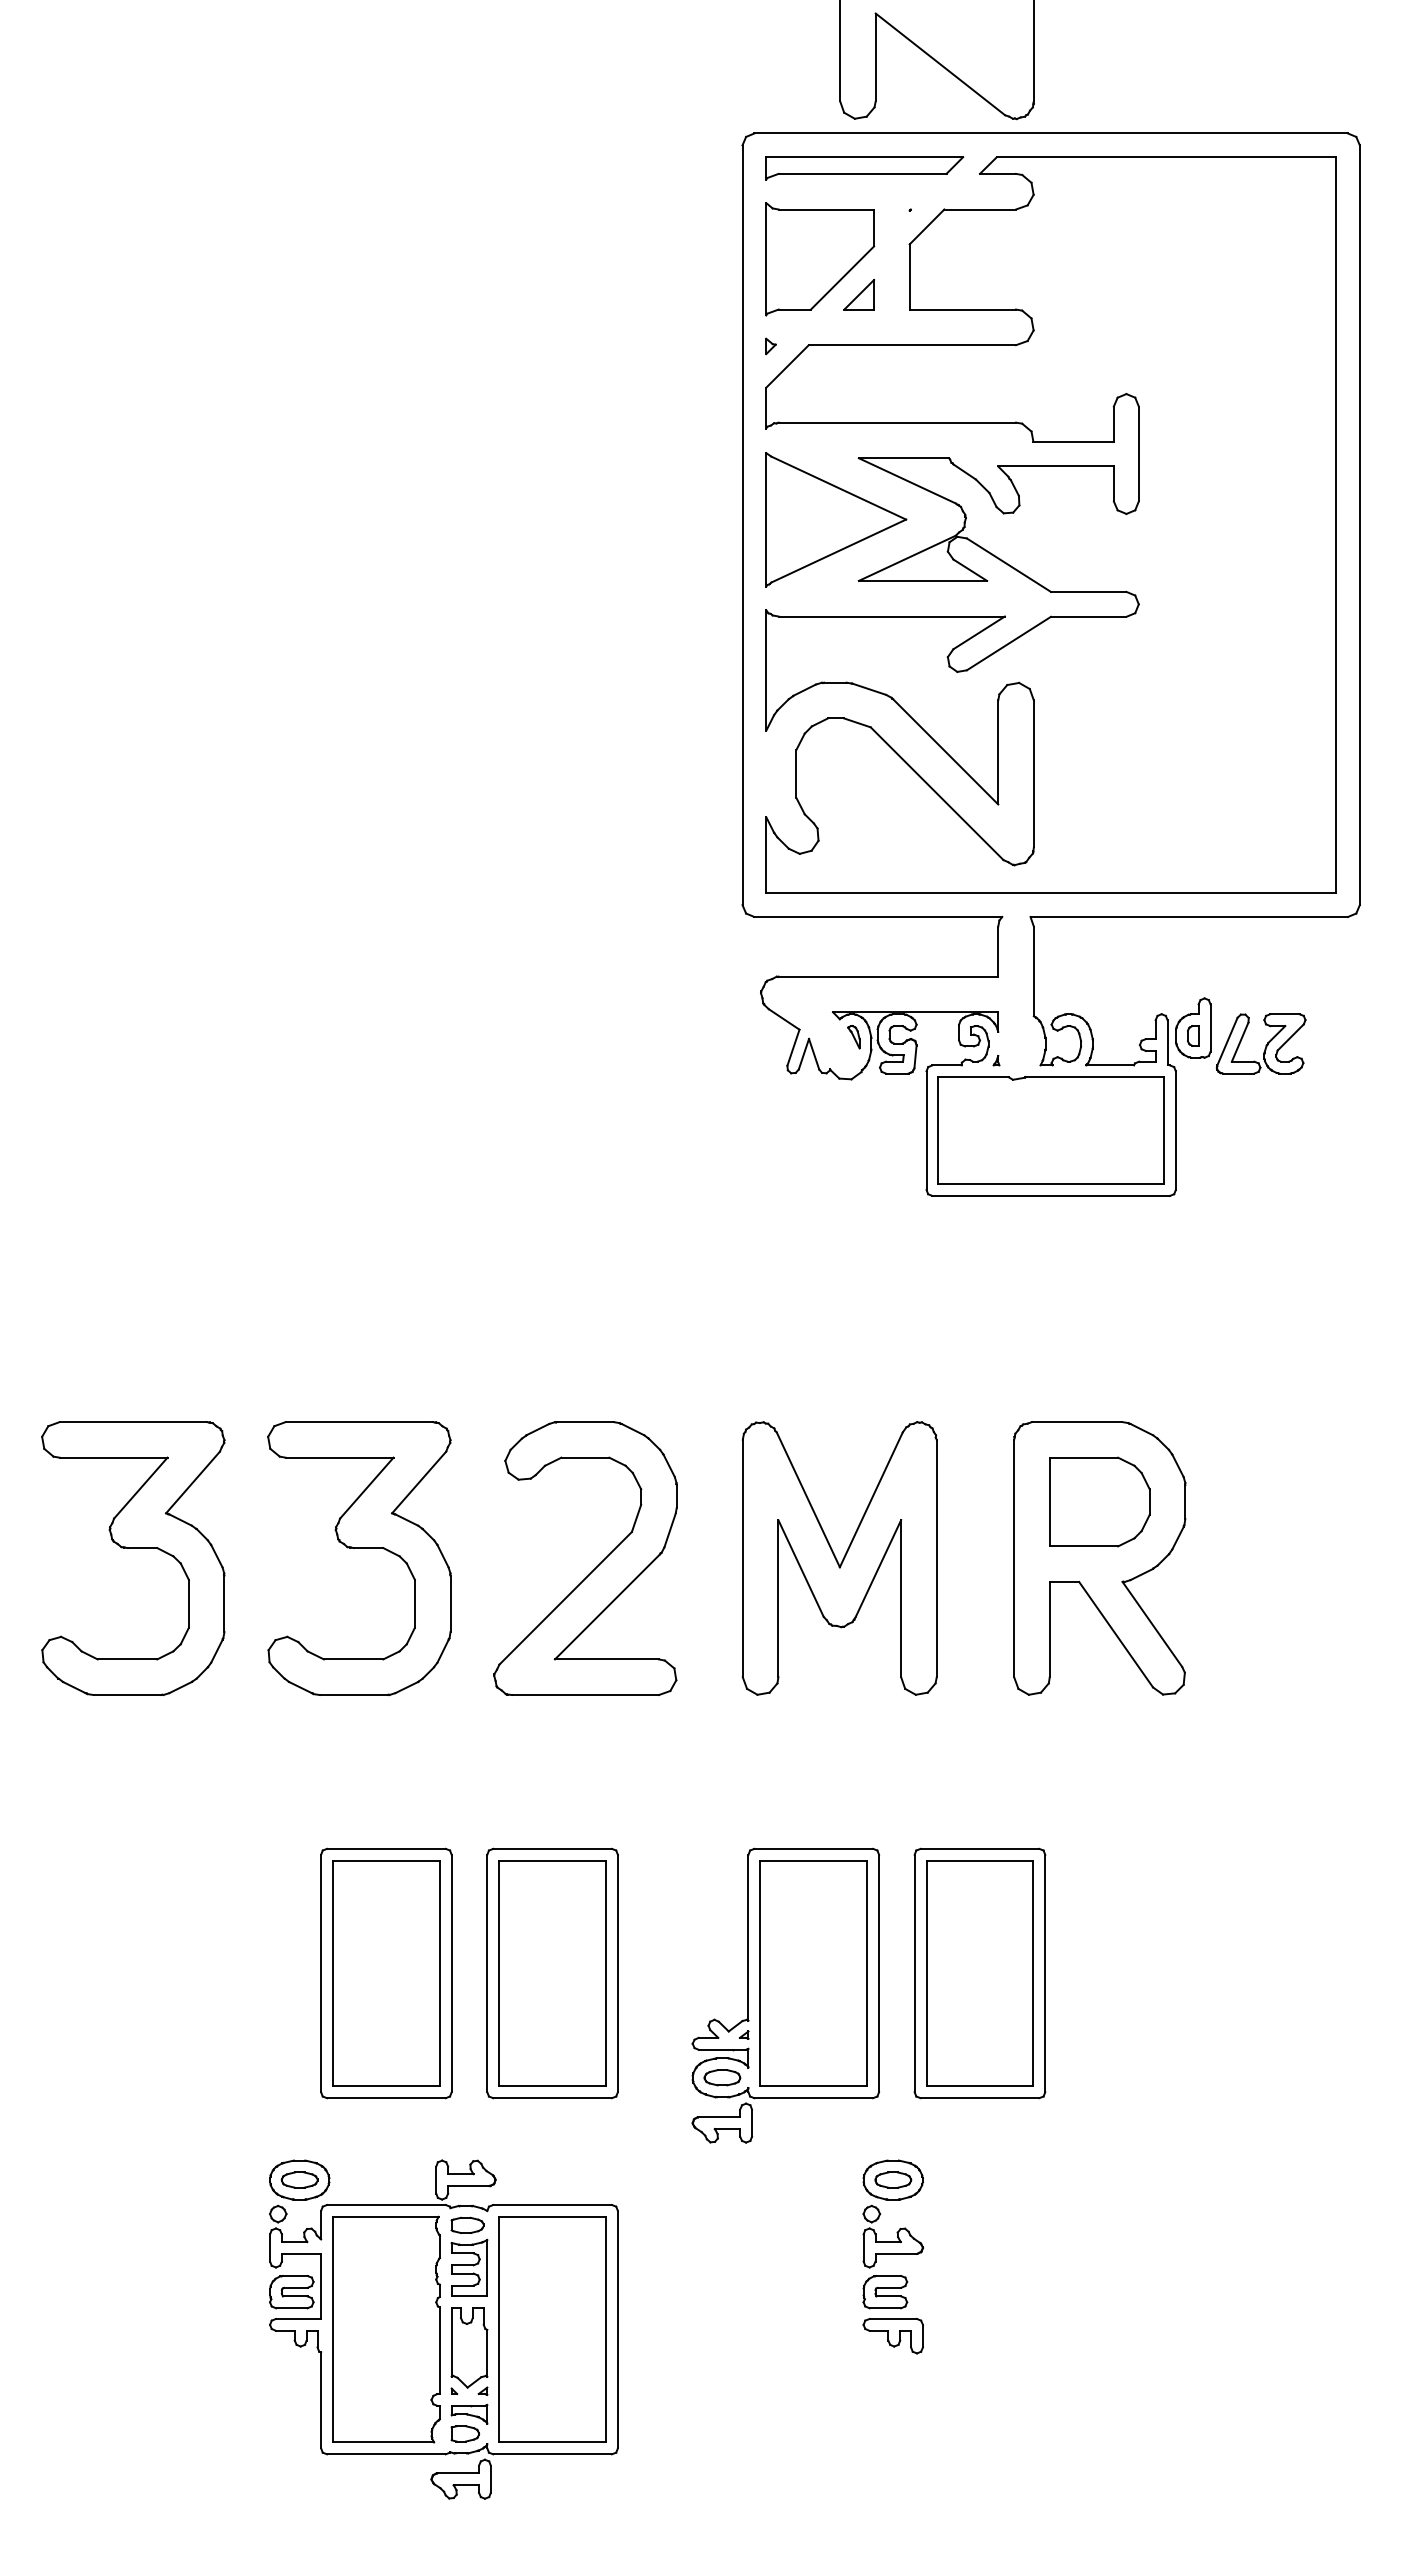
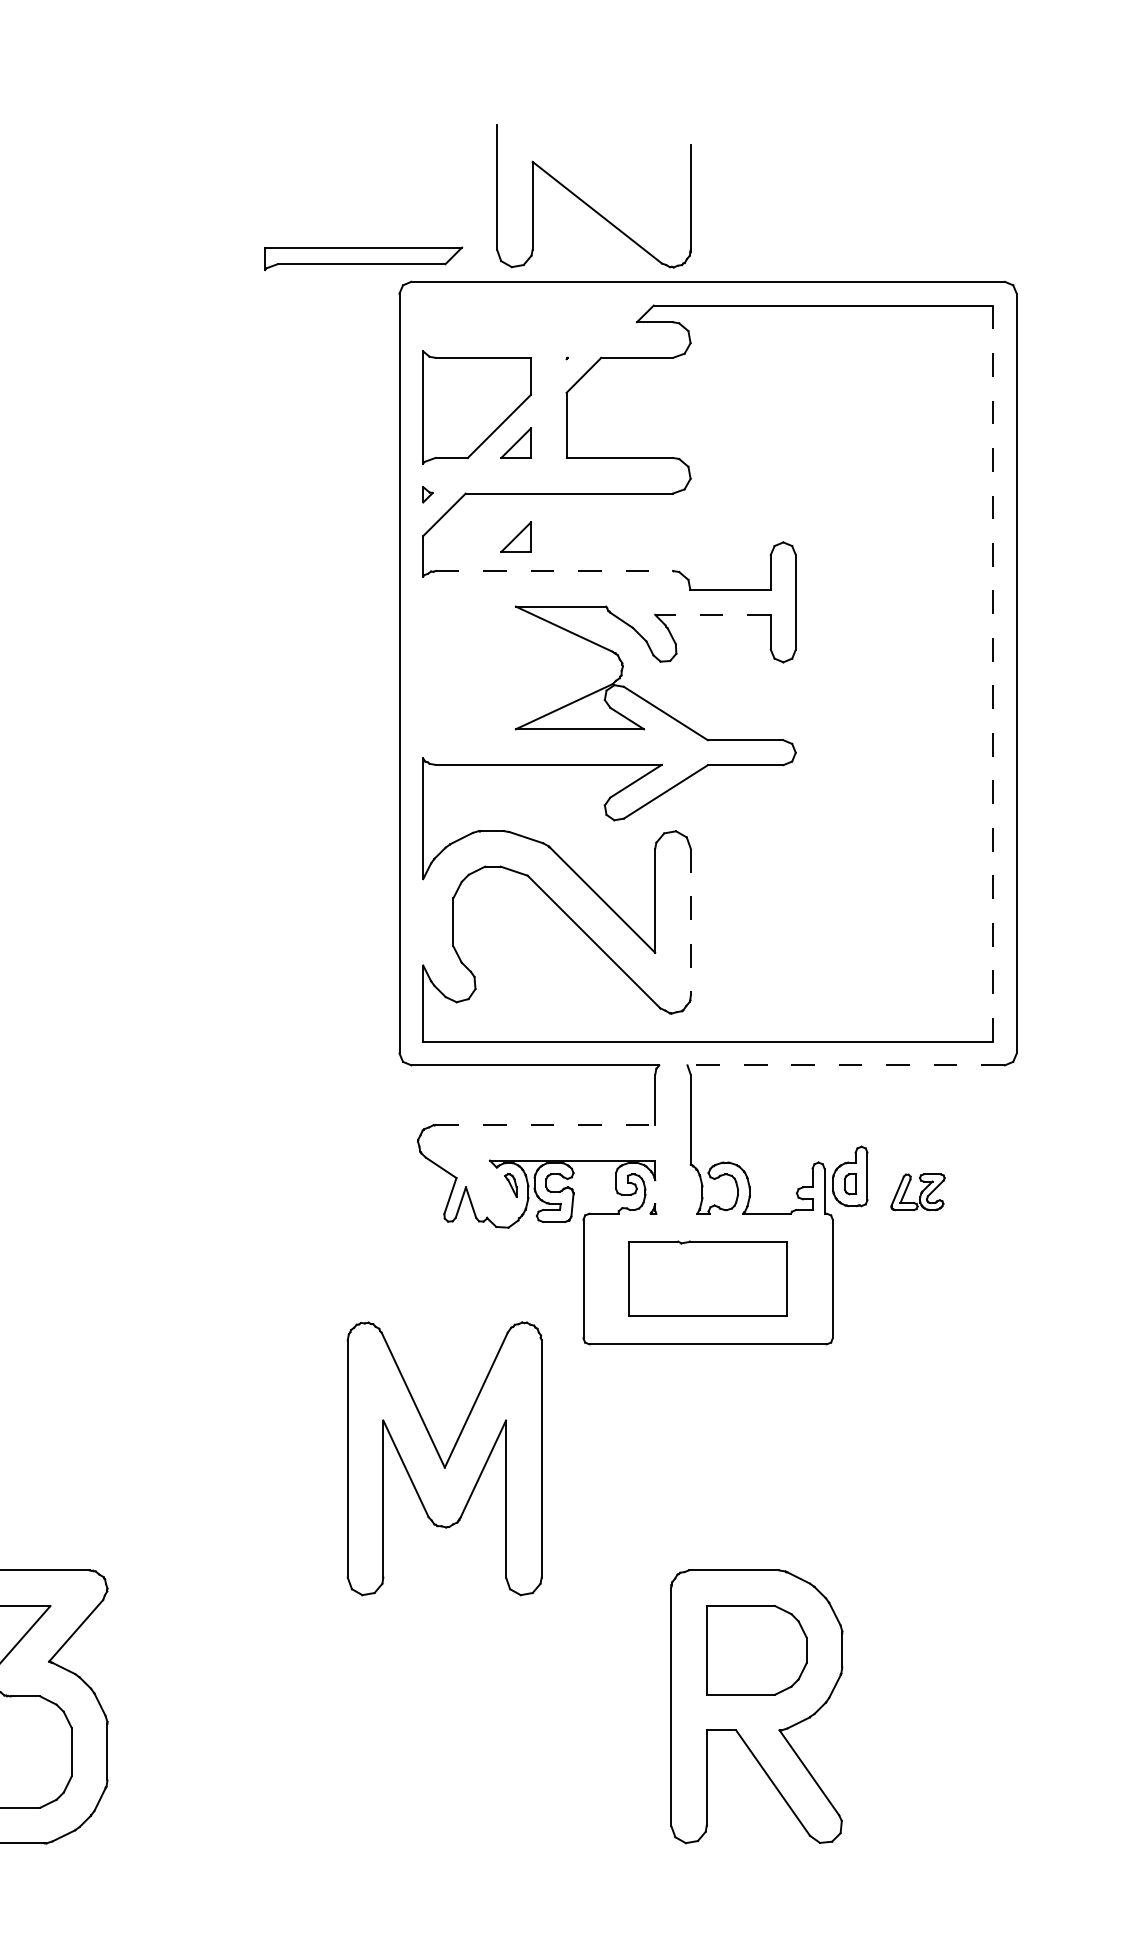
part: (864, 168) -> (363, 258), moved
part: (858, 388) -> (515, 536), added
line: (897, 422) -> (554, 570), solid -> dashed
line: (1056, 466) -> (713, 614), solid -> dashed
part: (836, 519) -> (493, 667), removed
line: (1336, 524) -> (993, 672), solid -> dashed
line: (1033, 774) -> (690, 922), solid -> dashed
line: (1189, 916) -> (846, 1064), solid -> dashed
line: (888, 976) -> (545, 1124), solid -> dashed
part: (1260, 1043) -> (917, 1191), size x0.6
part: (1050, 1130) -> (707, 1278), size x0.7
part: (839, 1558) -> (444, 1458), moved
part: (595, 1567) -> (252, 1715), removed

